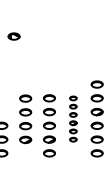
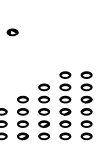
part: (25, 118) -> (22, 117), moved
part: (73, 118) -> (65, 105), size x1.67

